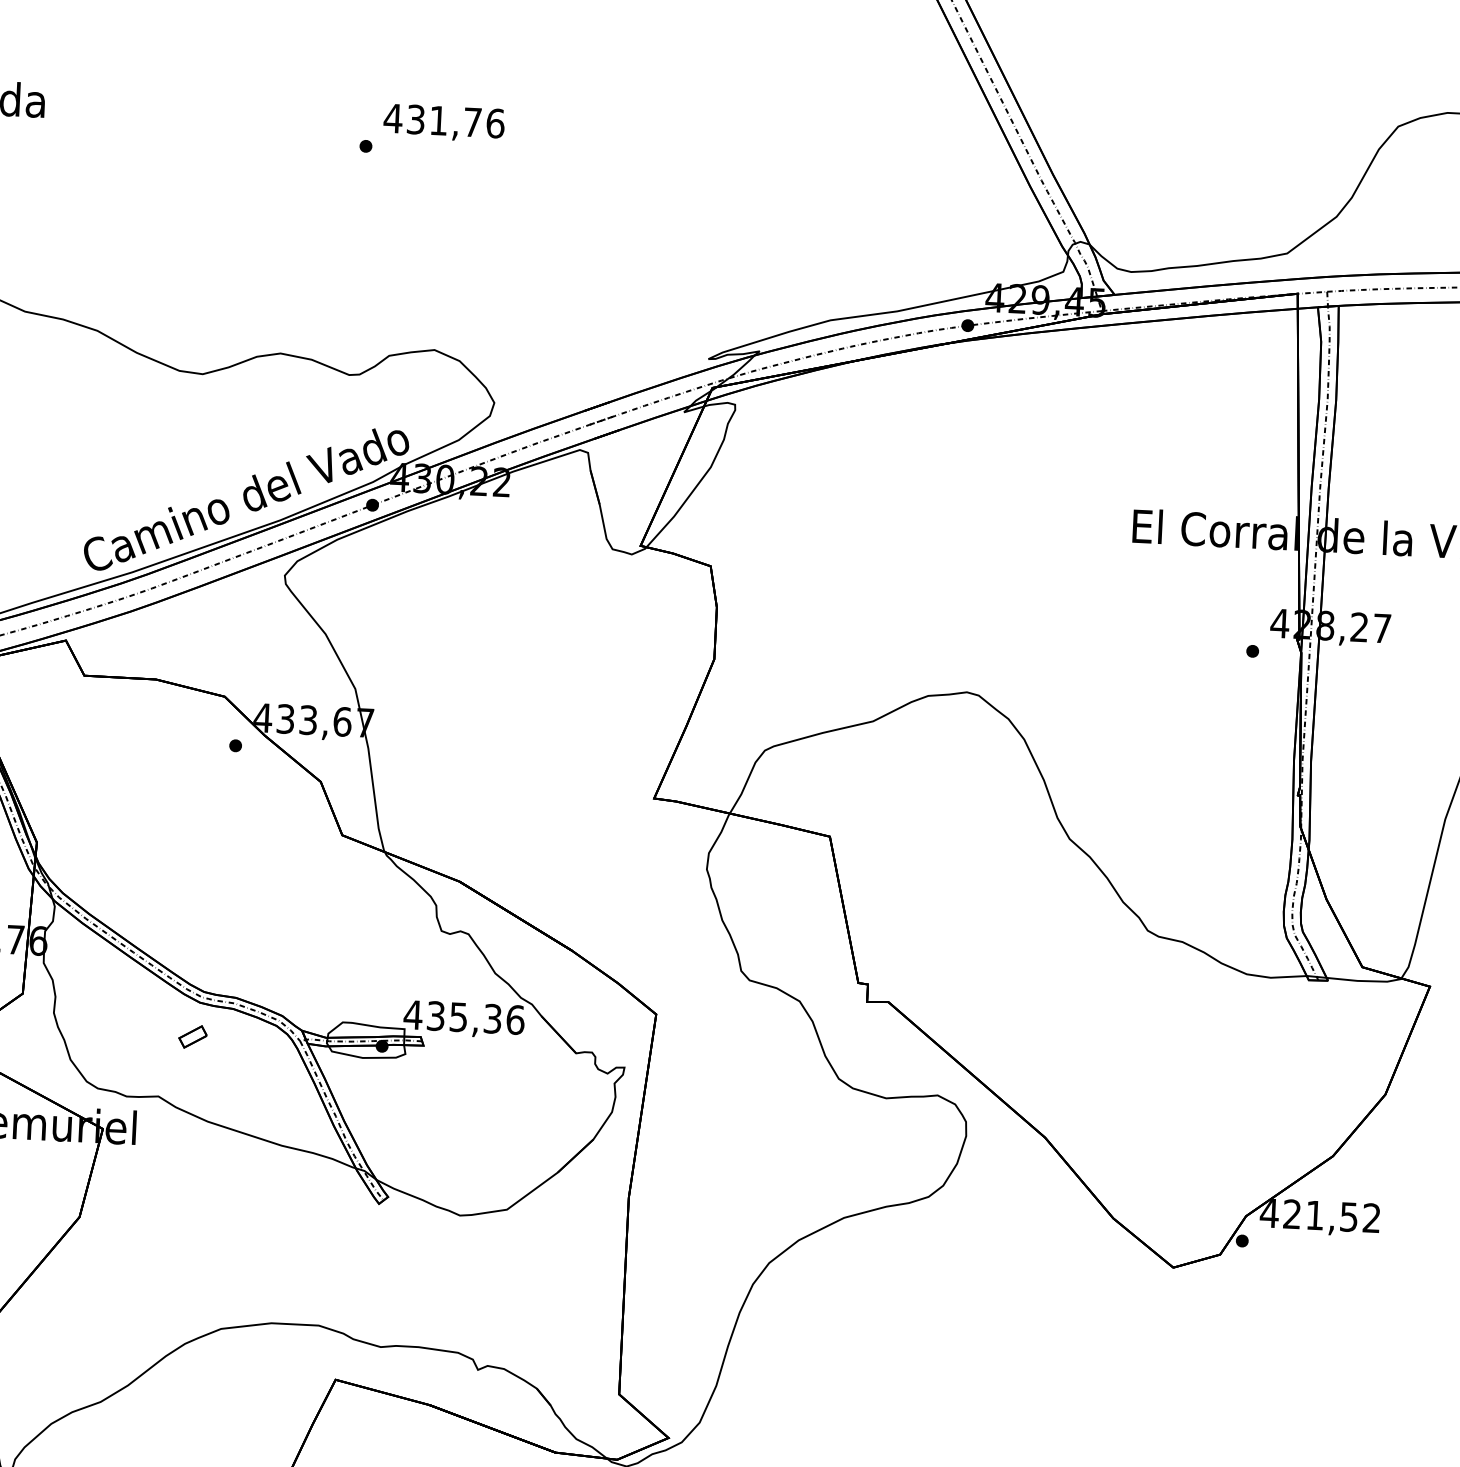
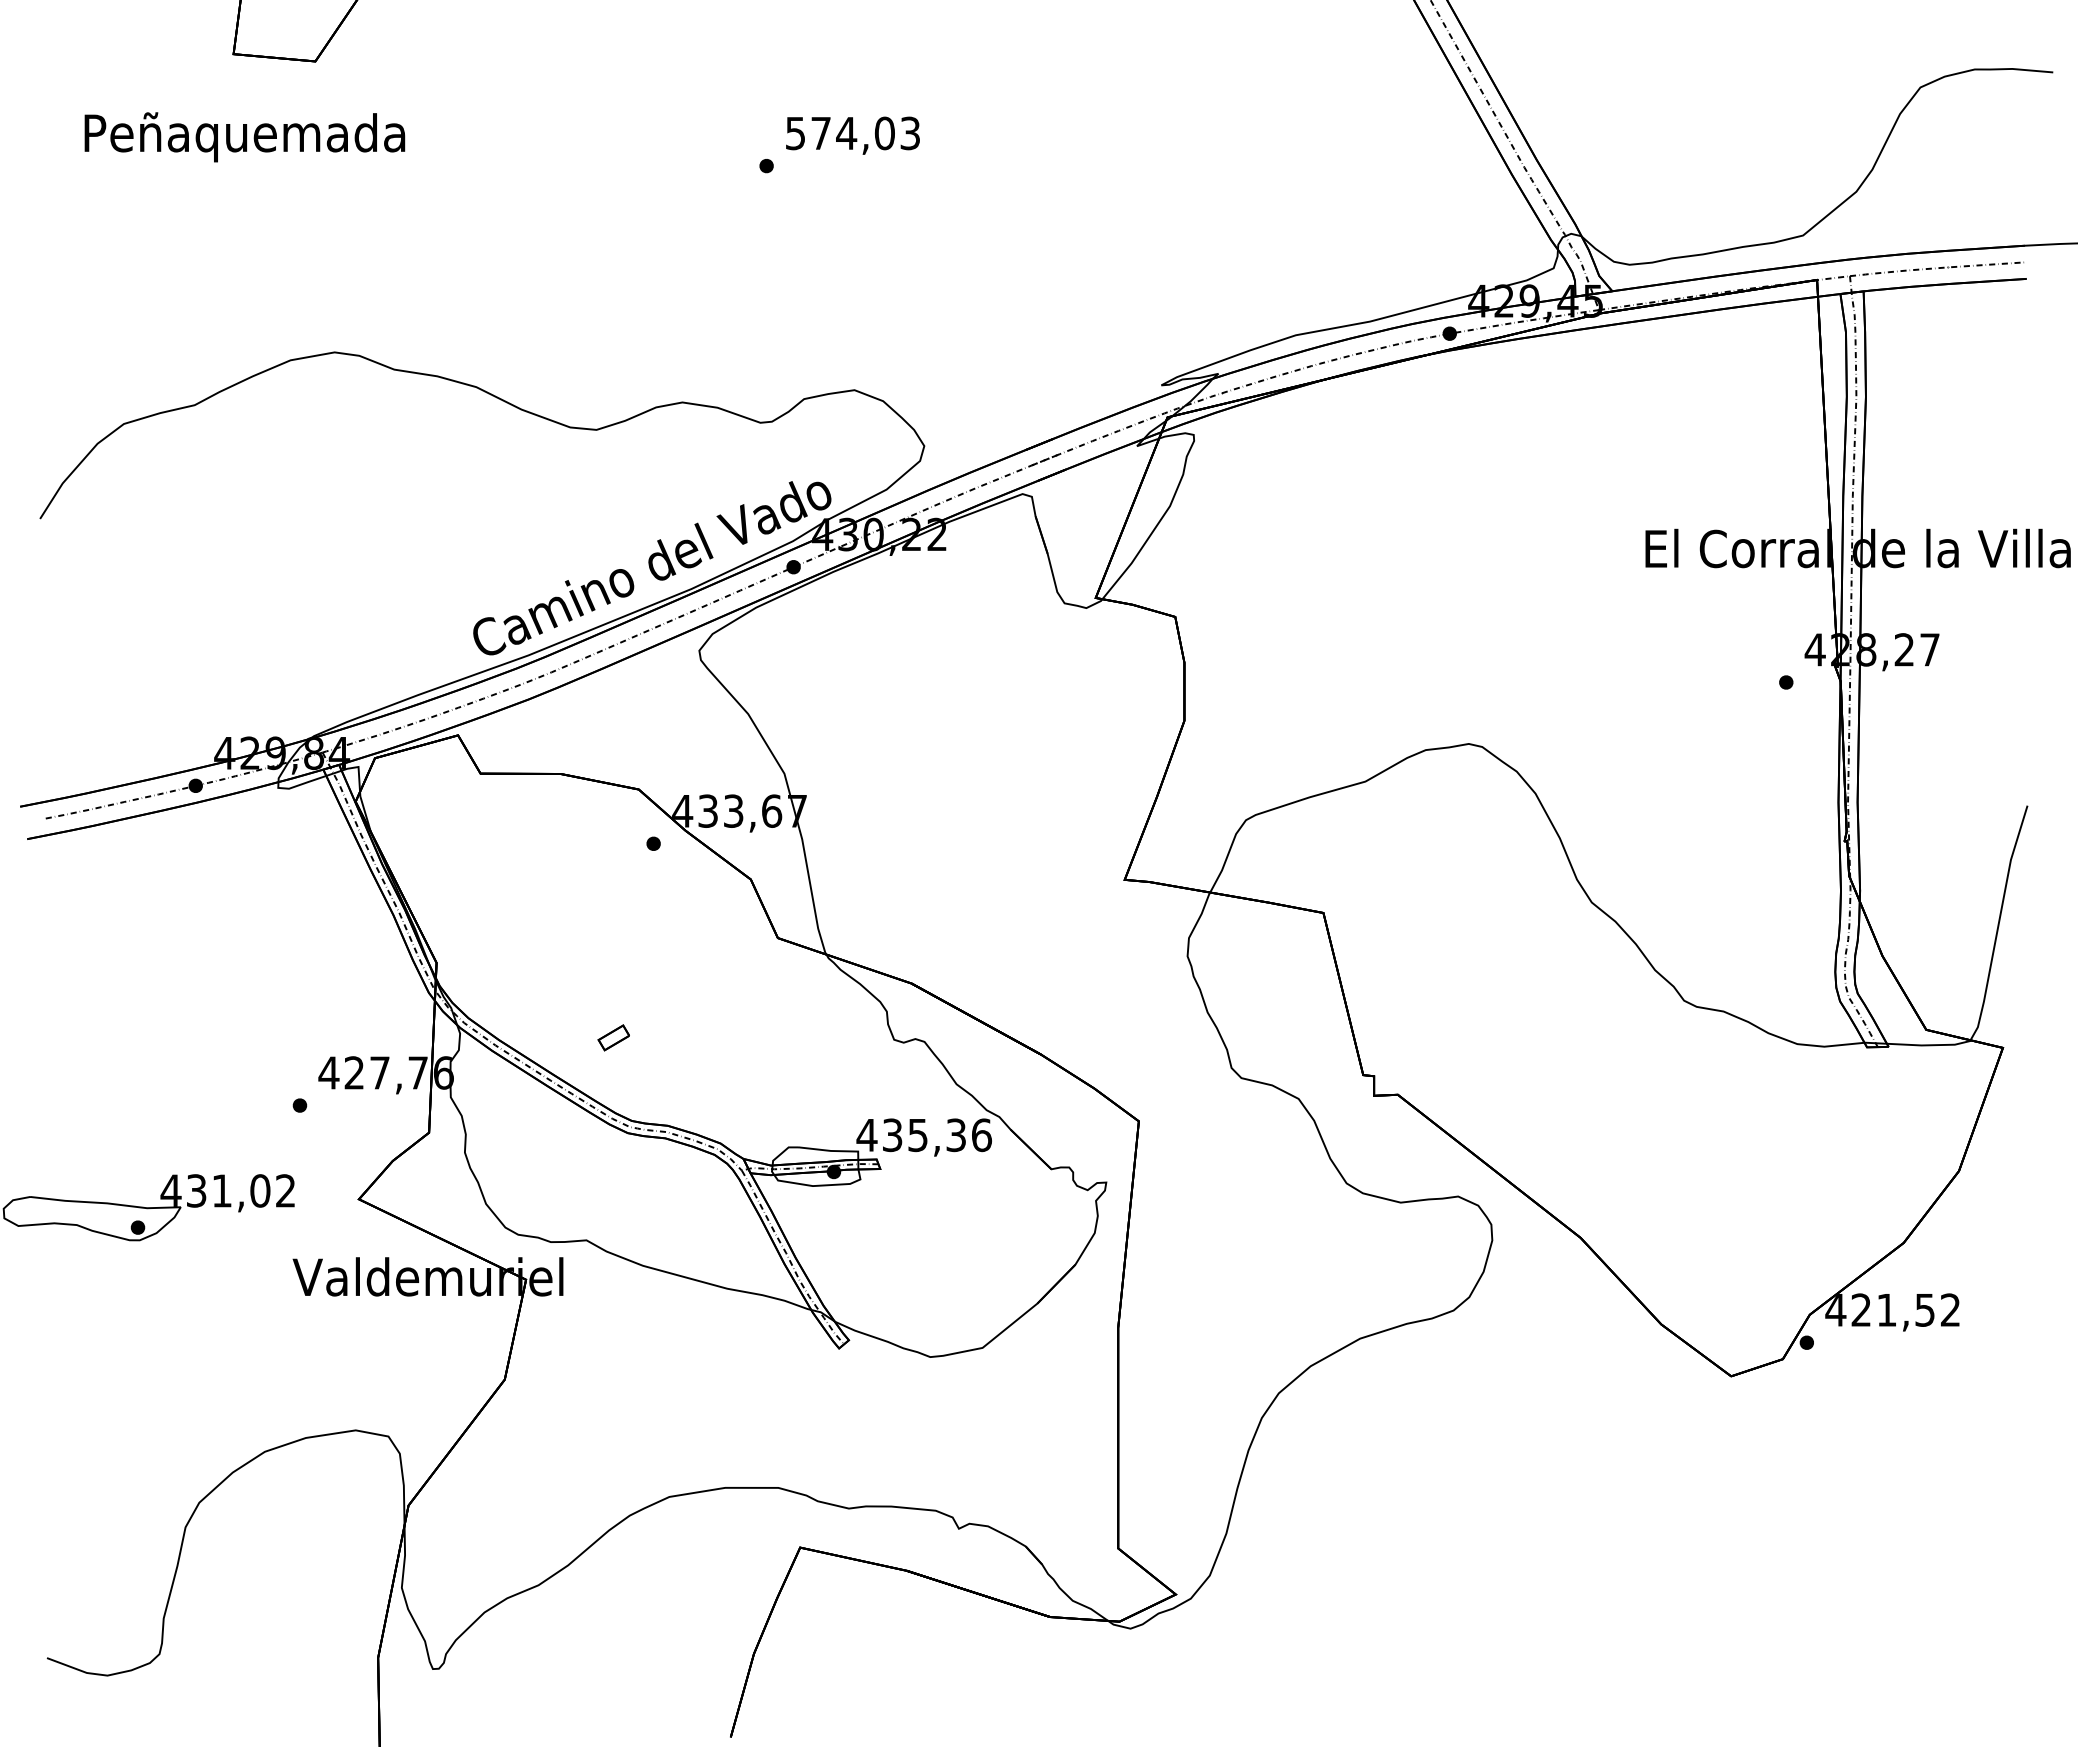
text: (443, 121) -> (852, 133), 431,76 -> 574,03
part: (192, 1036) -> (613, 1037), moved

